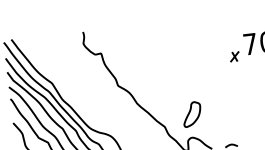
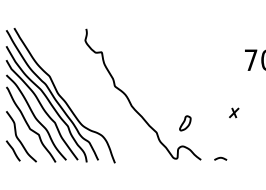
part: (235, 56) -> (234, 112), moved
part: (192, 114) -> (185, 123), size x0.6

